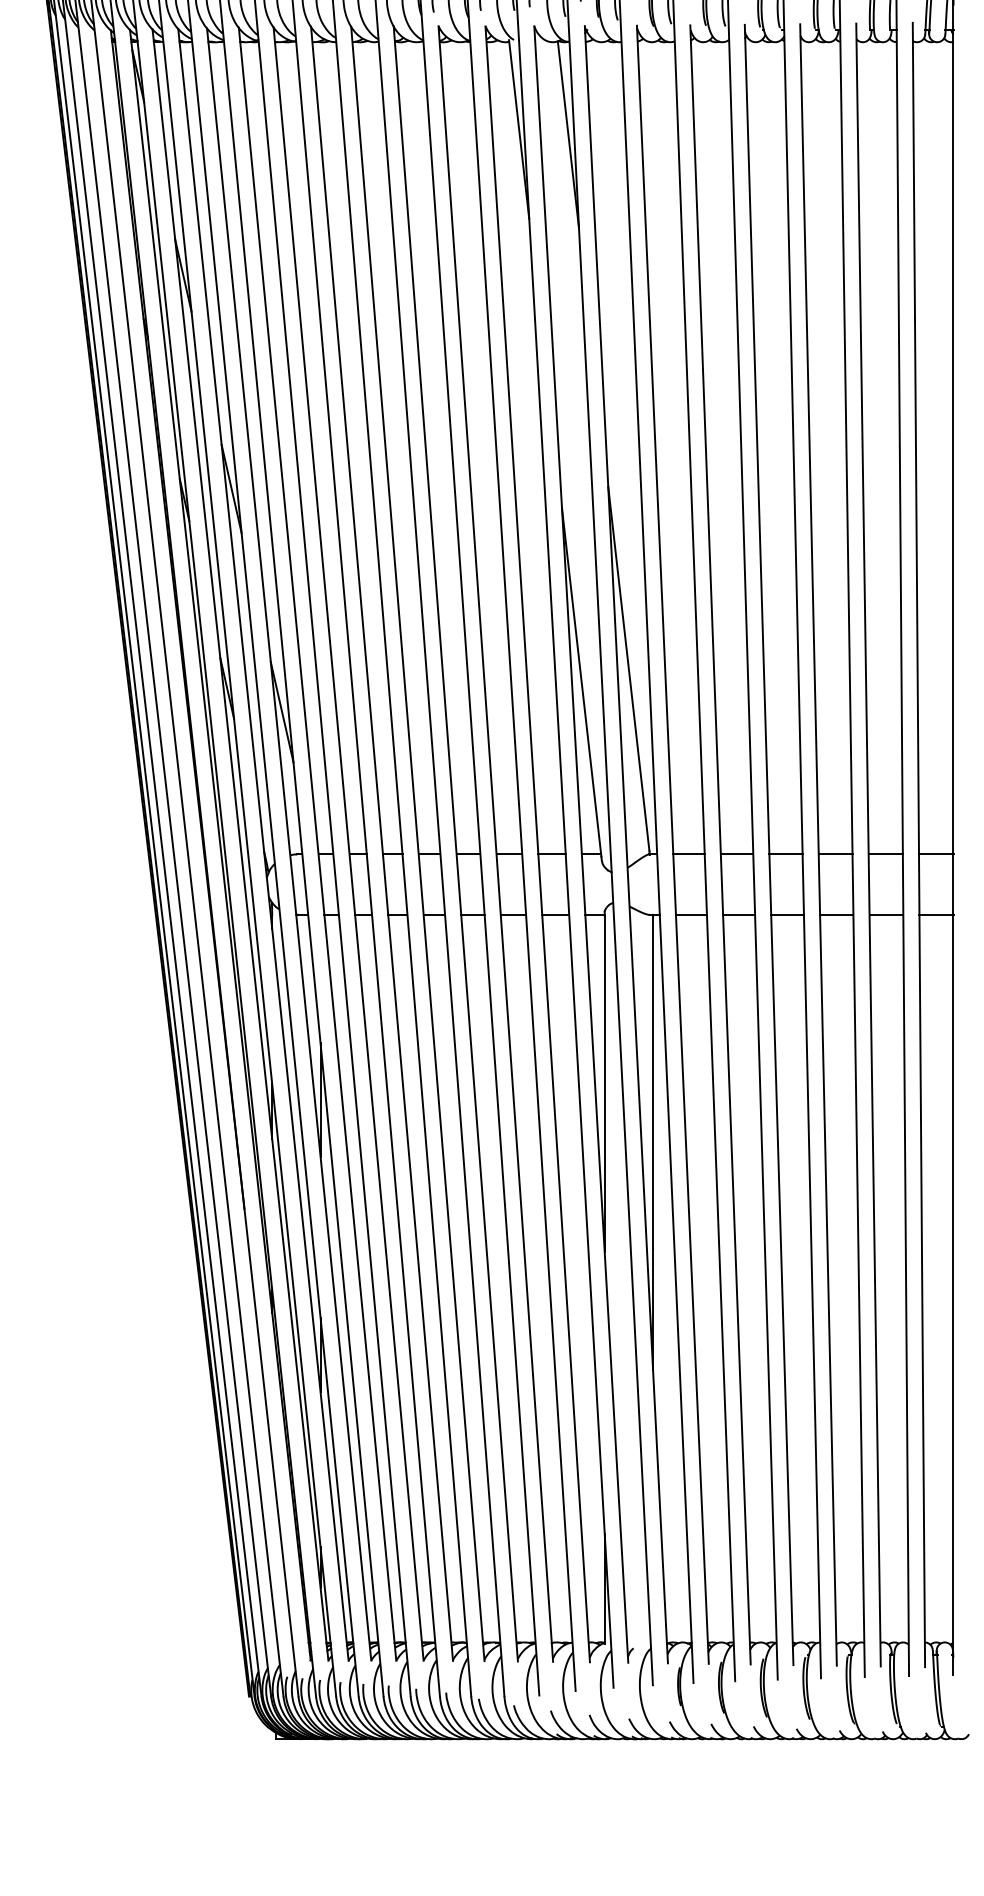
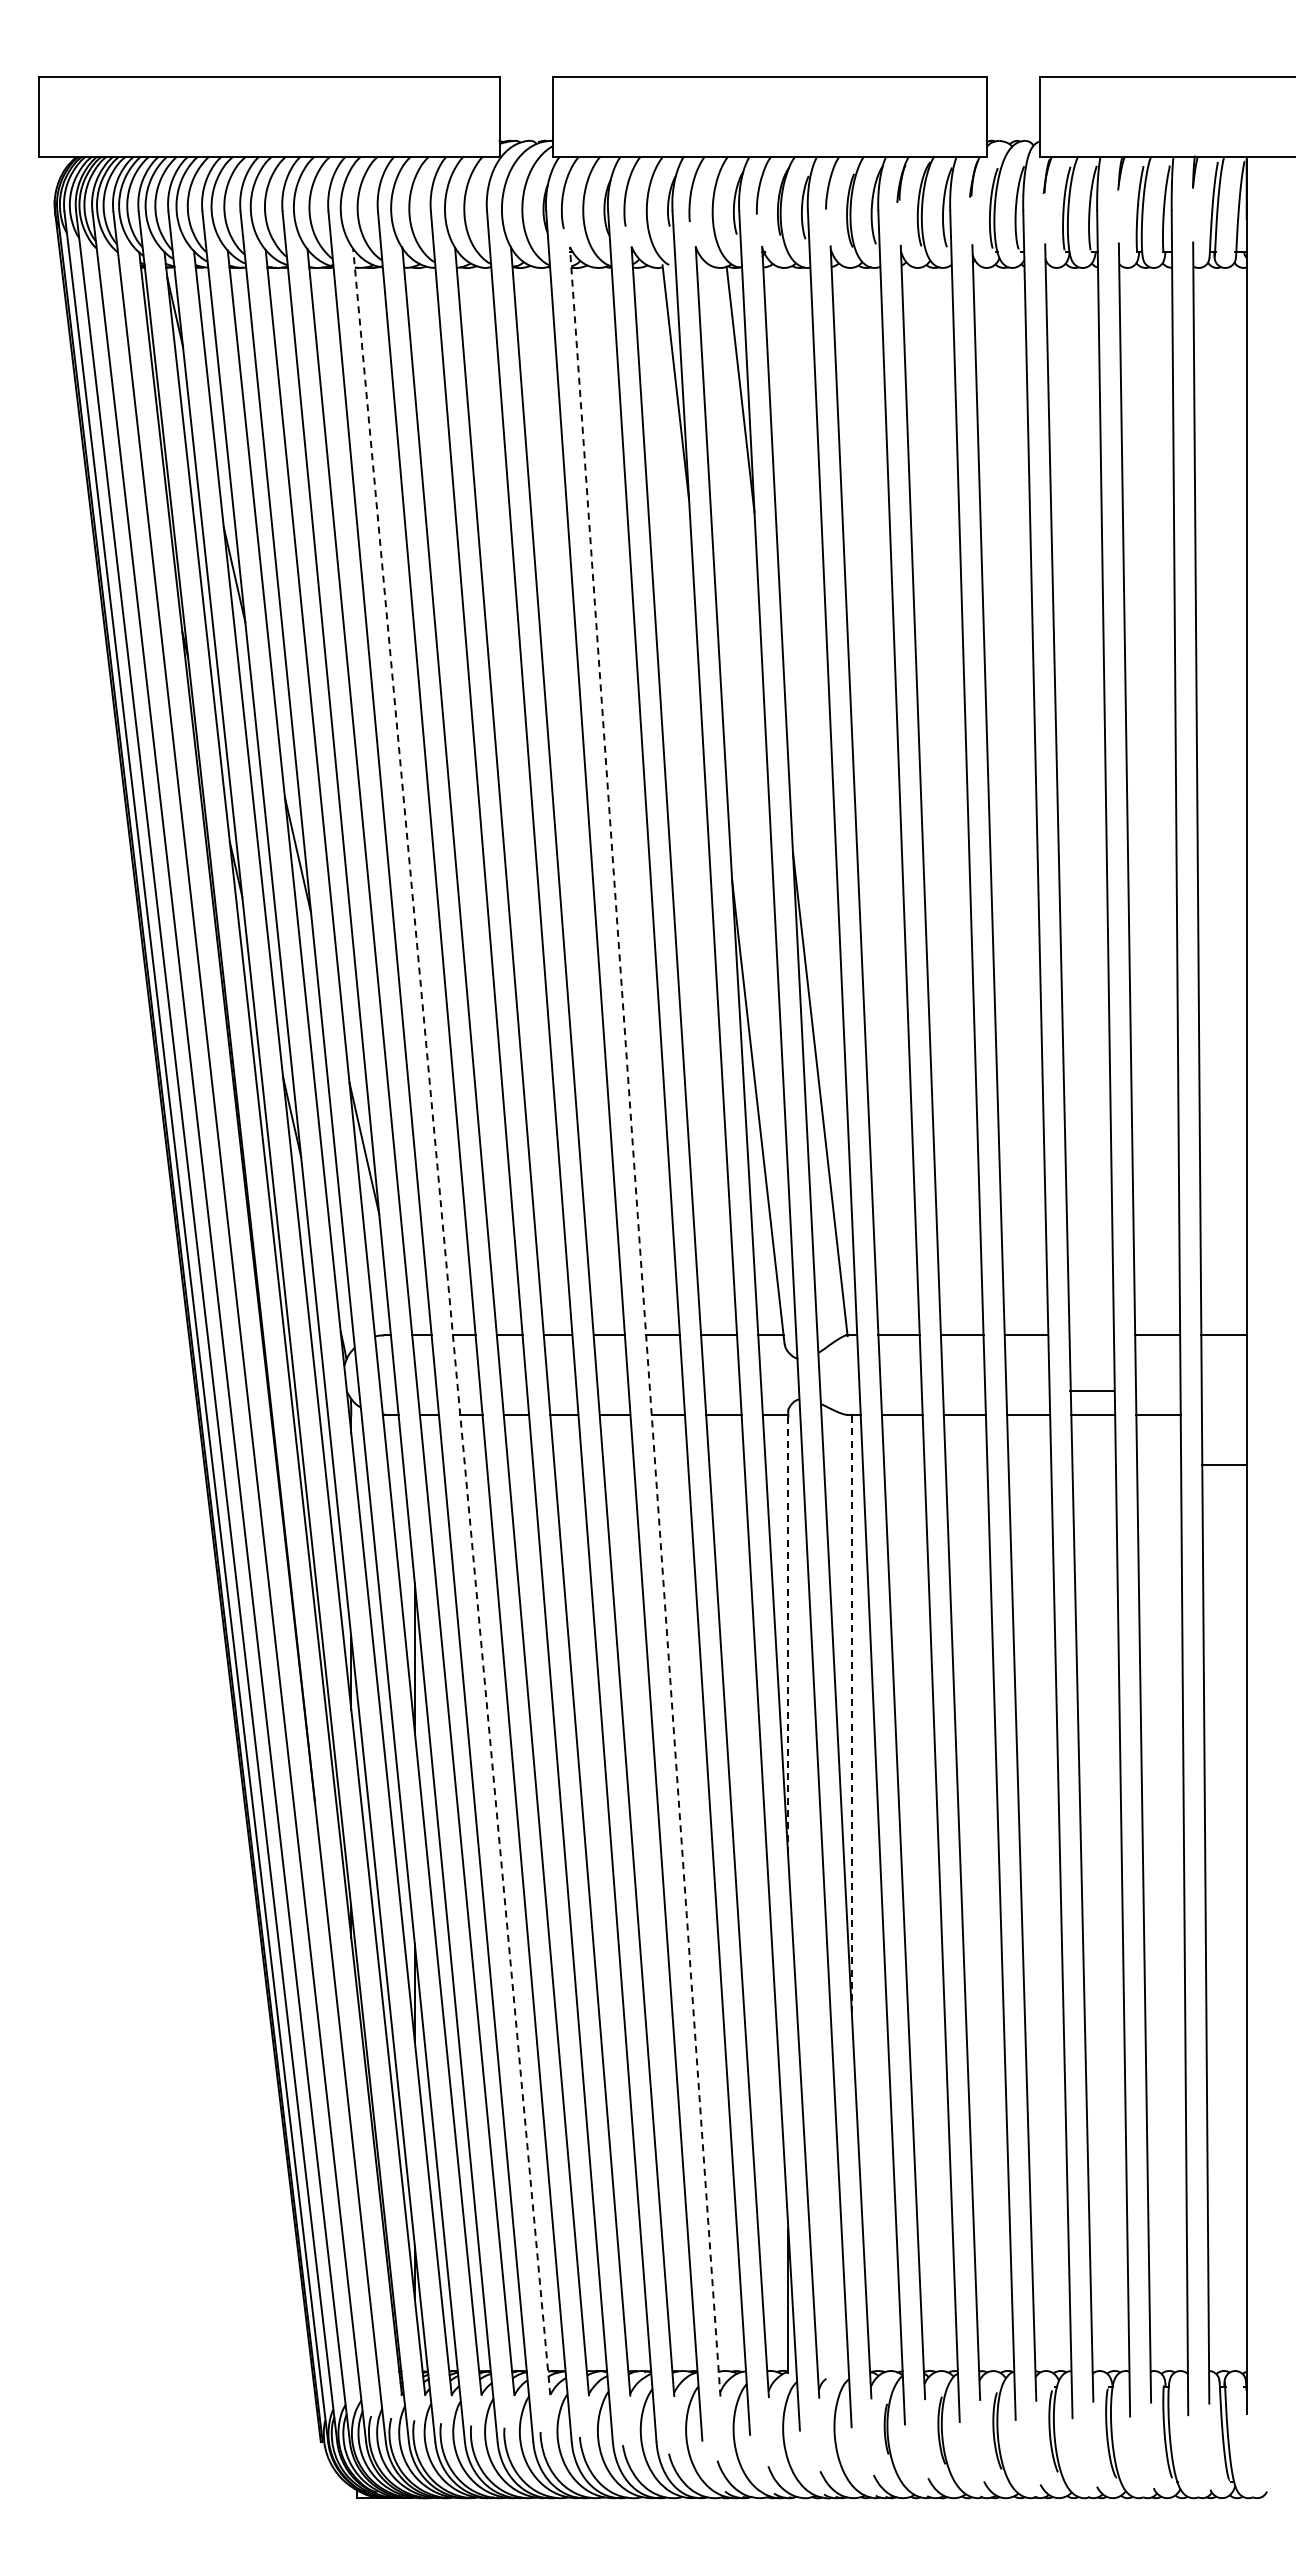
line: (348, 843) -> (451, 1321), solid -> dashed
line: (496, 843) -> (645, 1321), solid -> dashed
line: (835, 854) -> (1091, 1391), moved
line: (935, 914) -> (1223, 1464), moved
line: (604, 1084) -> (788, 1637), solid -> dashed
line: (652, 1142) -> (851, 1714), solid -> dashed

